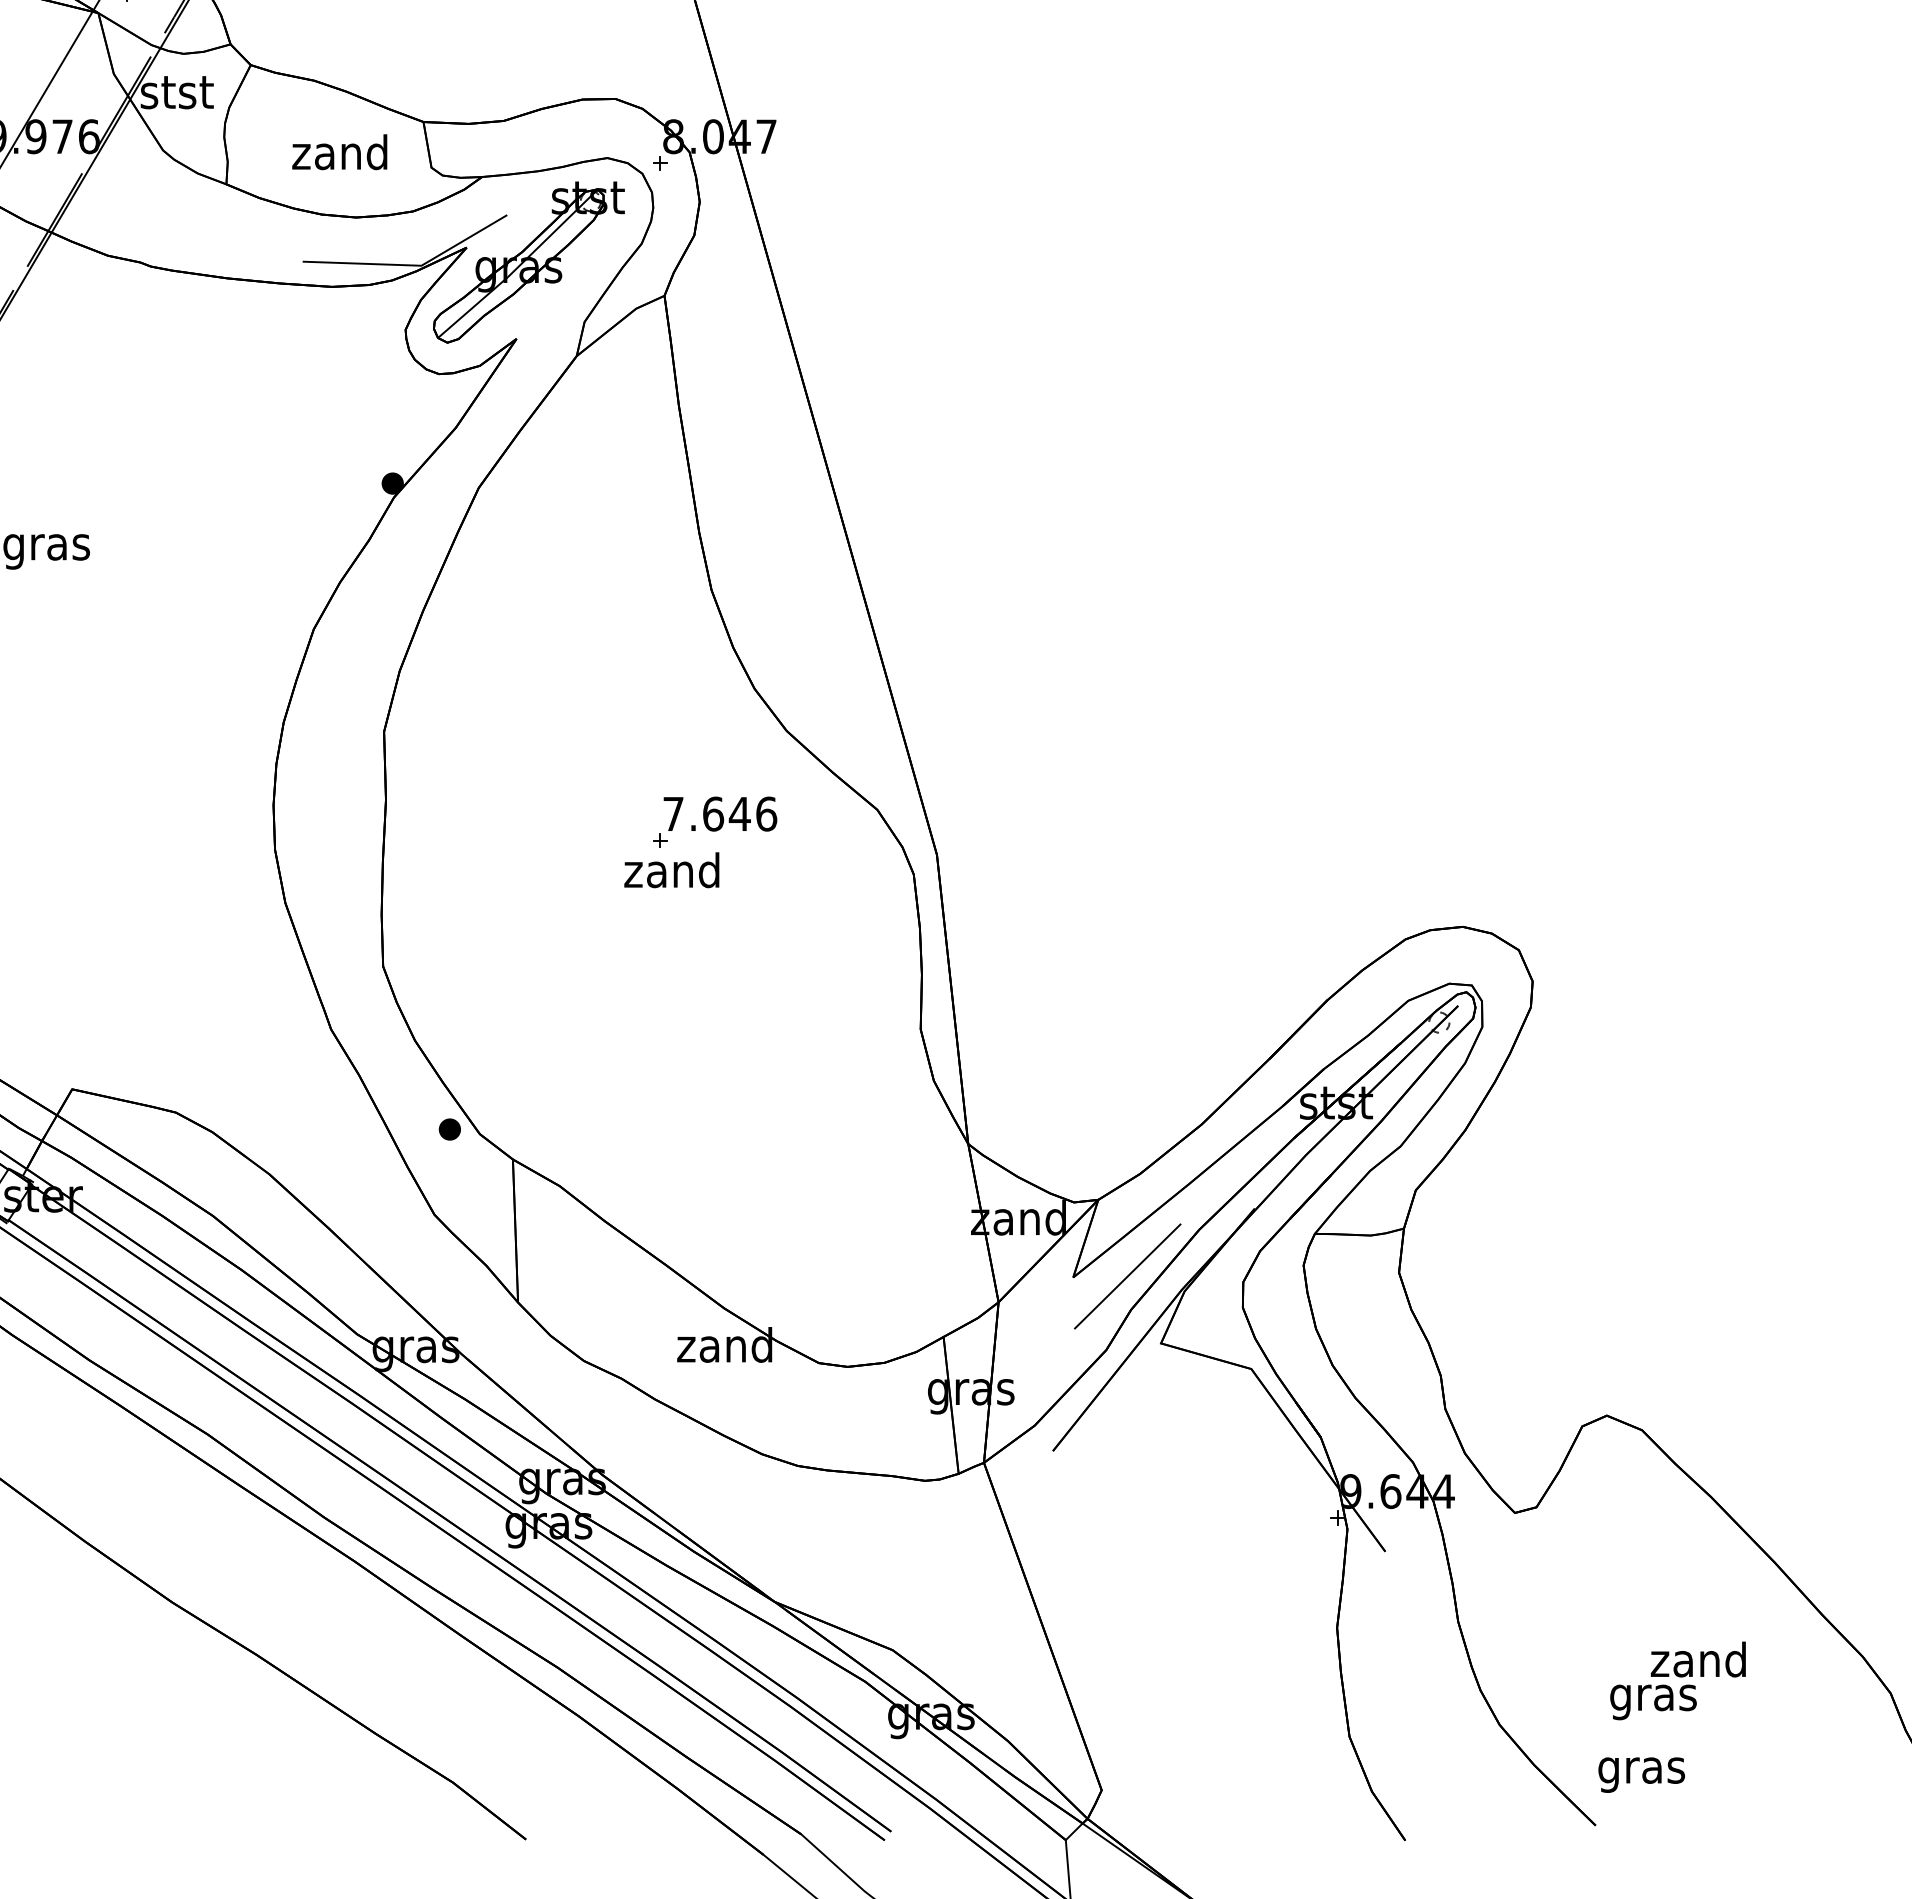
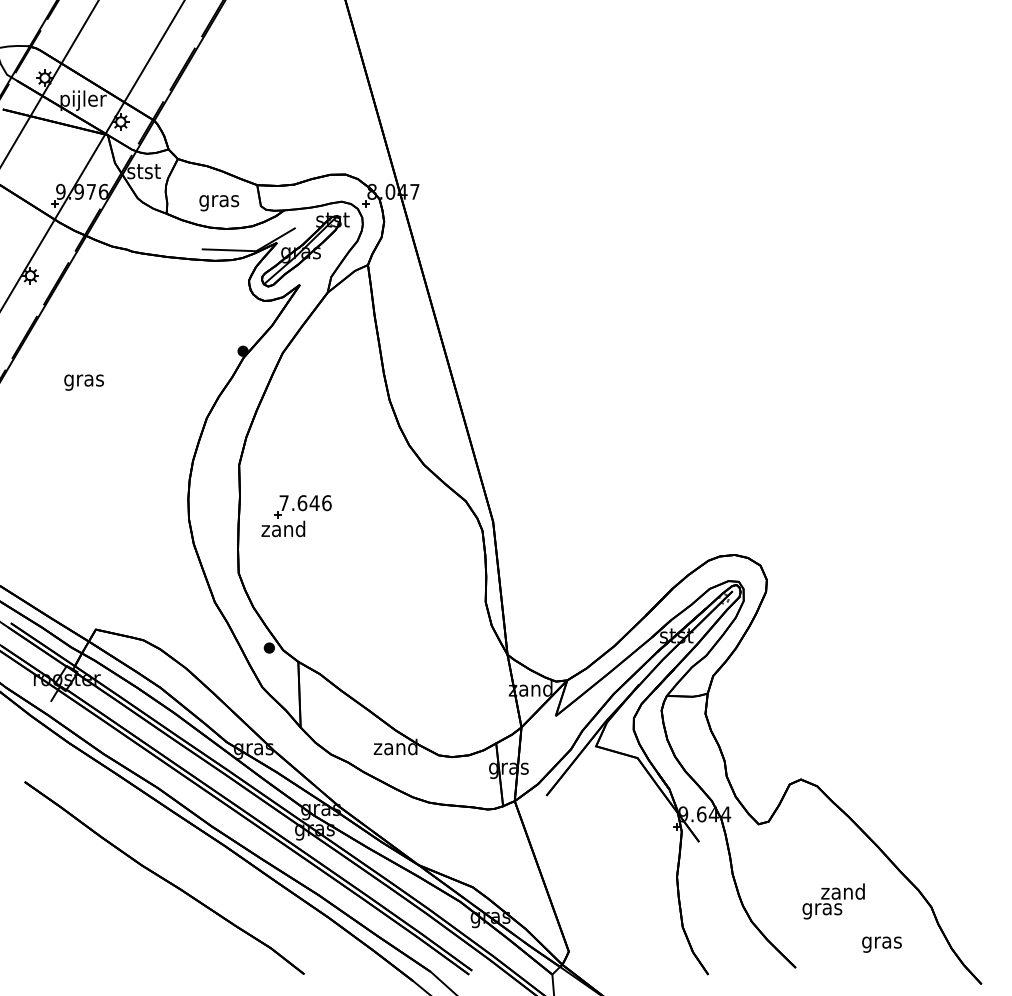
text: (339, 155) -> (218, 200), zand -> gras
part: (696, 830) -> (294, 510), moved
line: (1127, 1276) -> (580, 715), removed
text: (1640, 1774) -> (881, 944), moved

